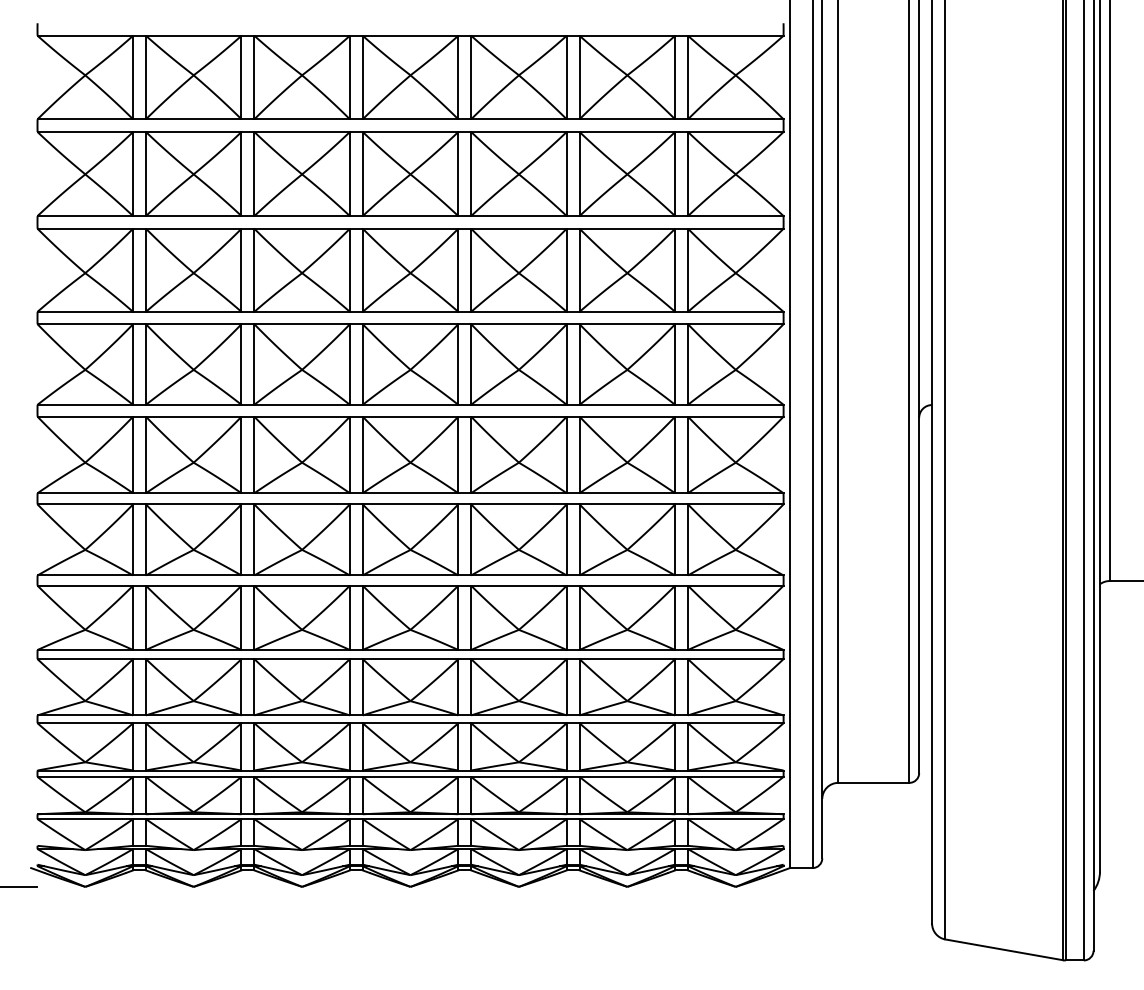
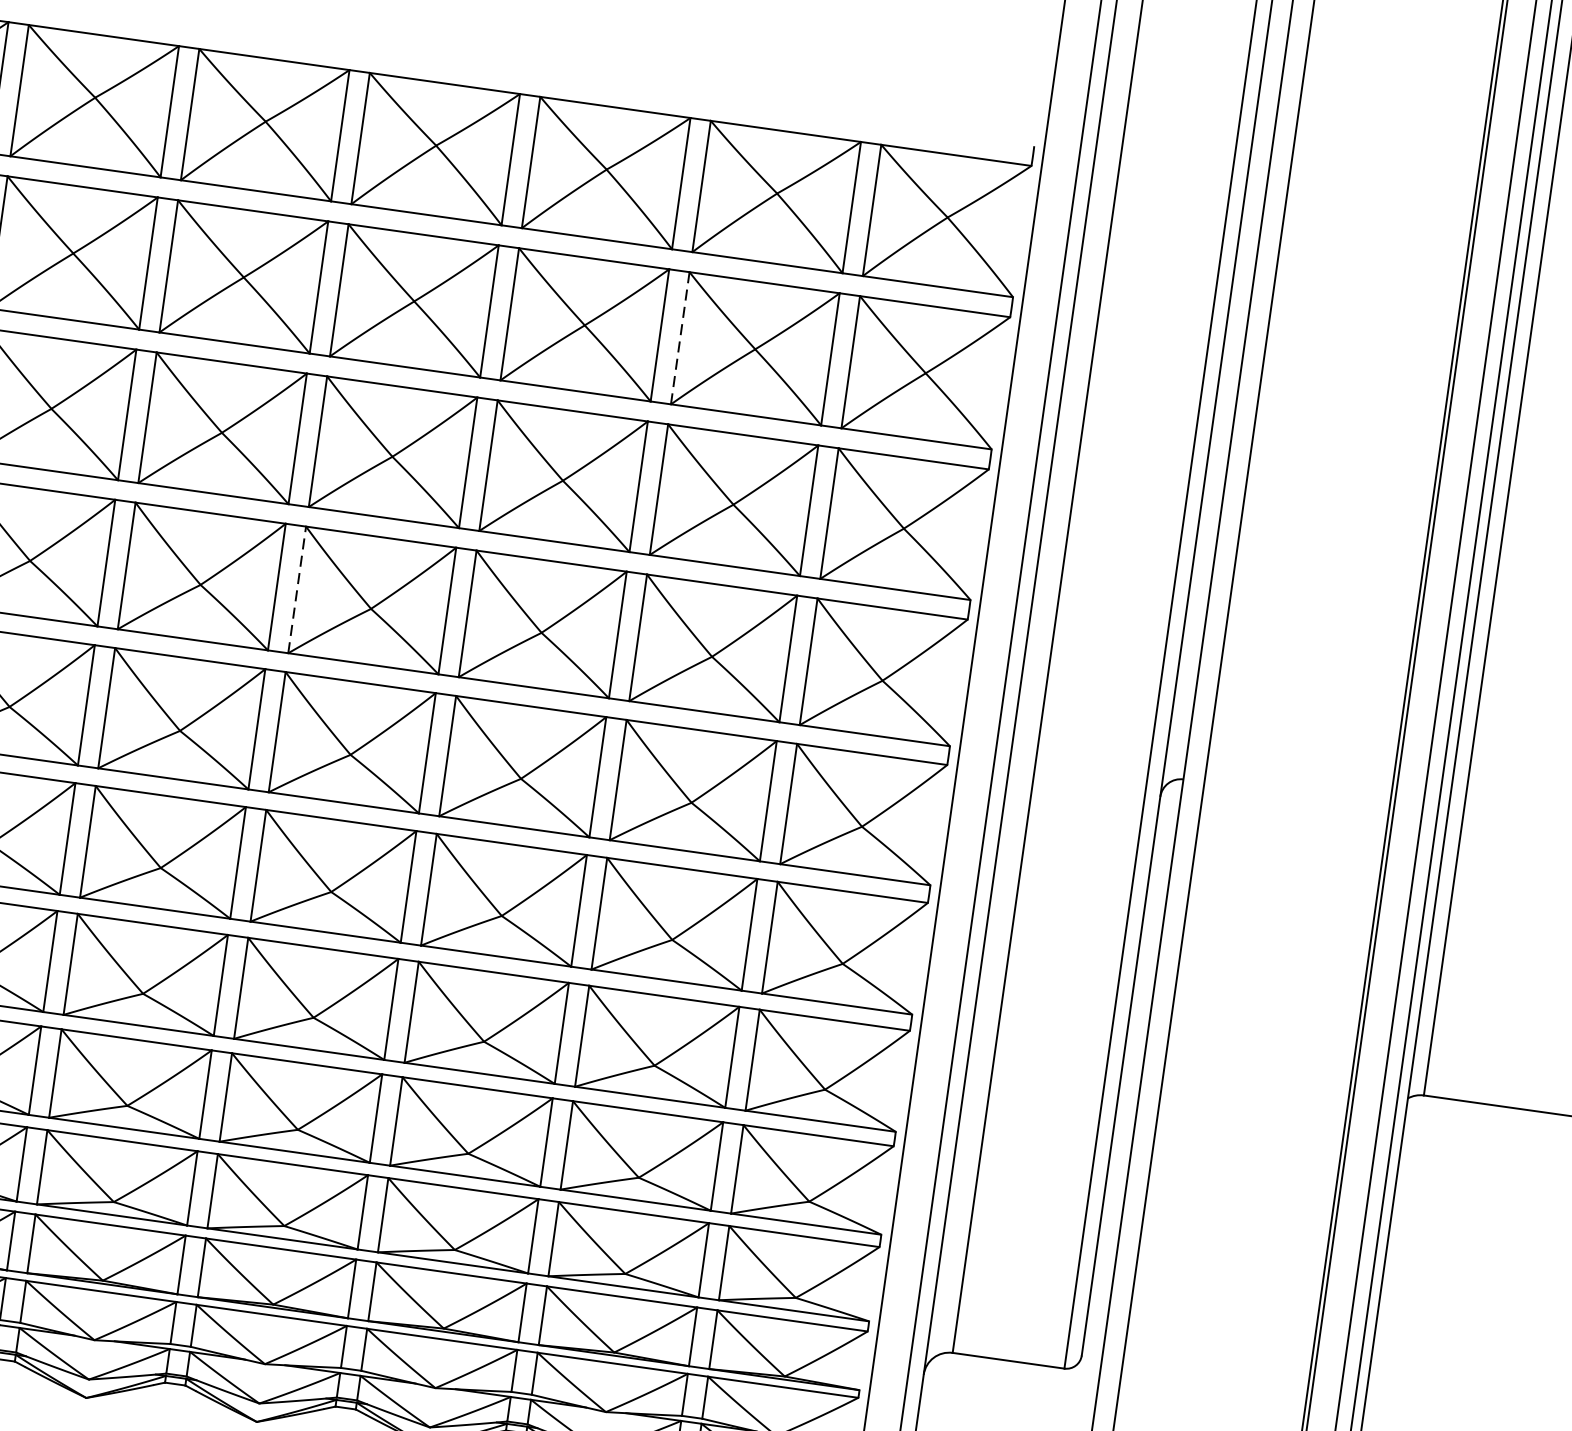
line: (579, 173) -> (680, 337), solid -> dashed
line: (362, 364) -> (296, 589), solid -> dashed

